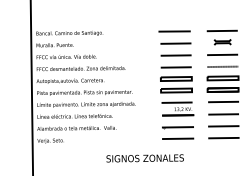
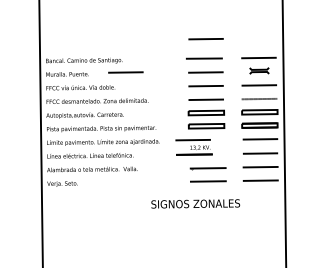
line: (175, 14) -> (205, 39), added
line: (105, 43) -> (125, 72), added
part: (177, 109) -> (193, 147), moved
text: (145, 158) -> (195, 203), moved

